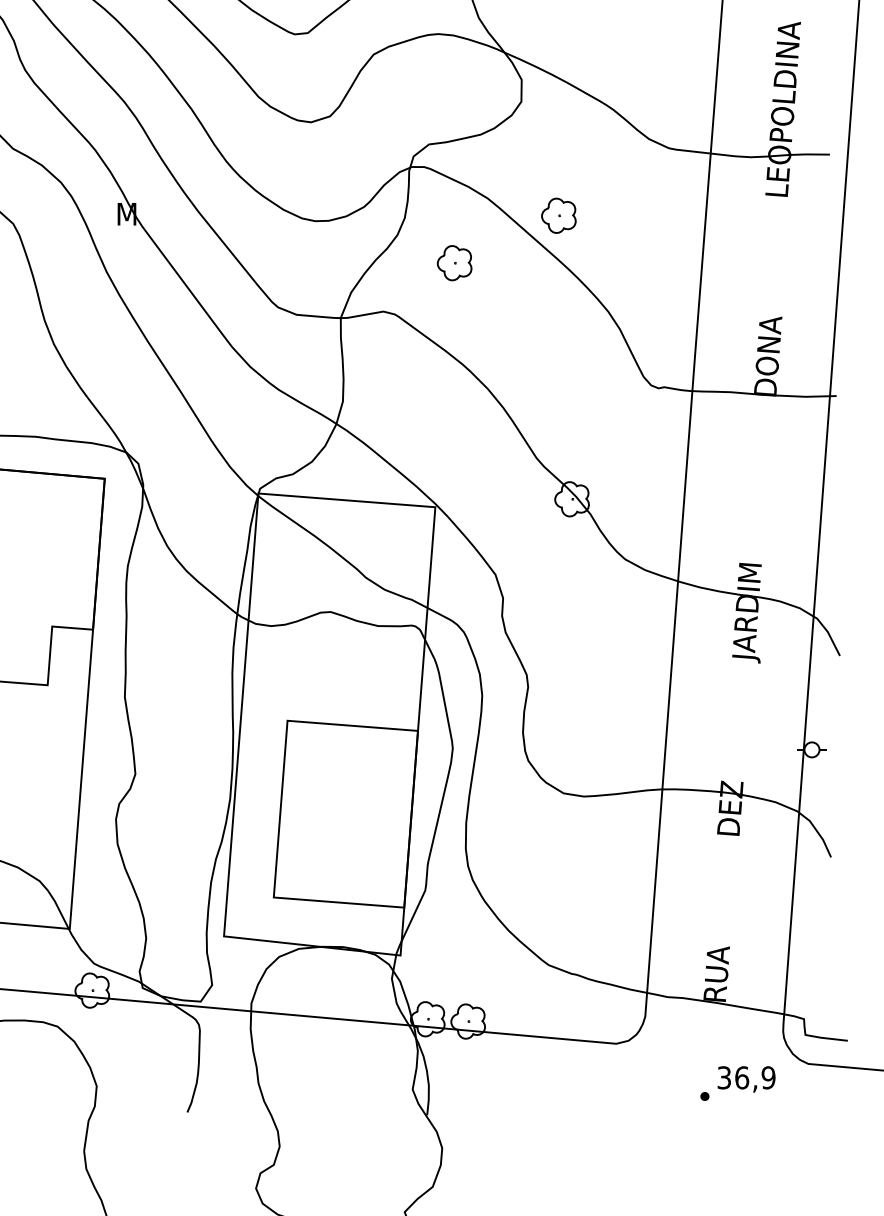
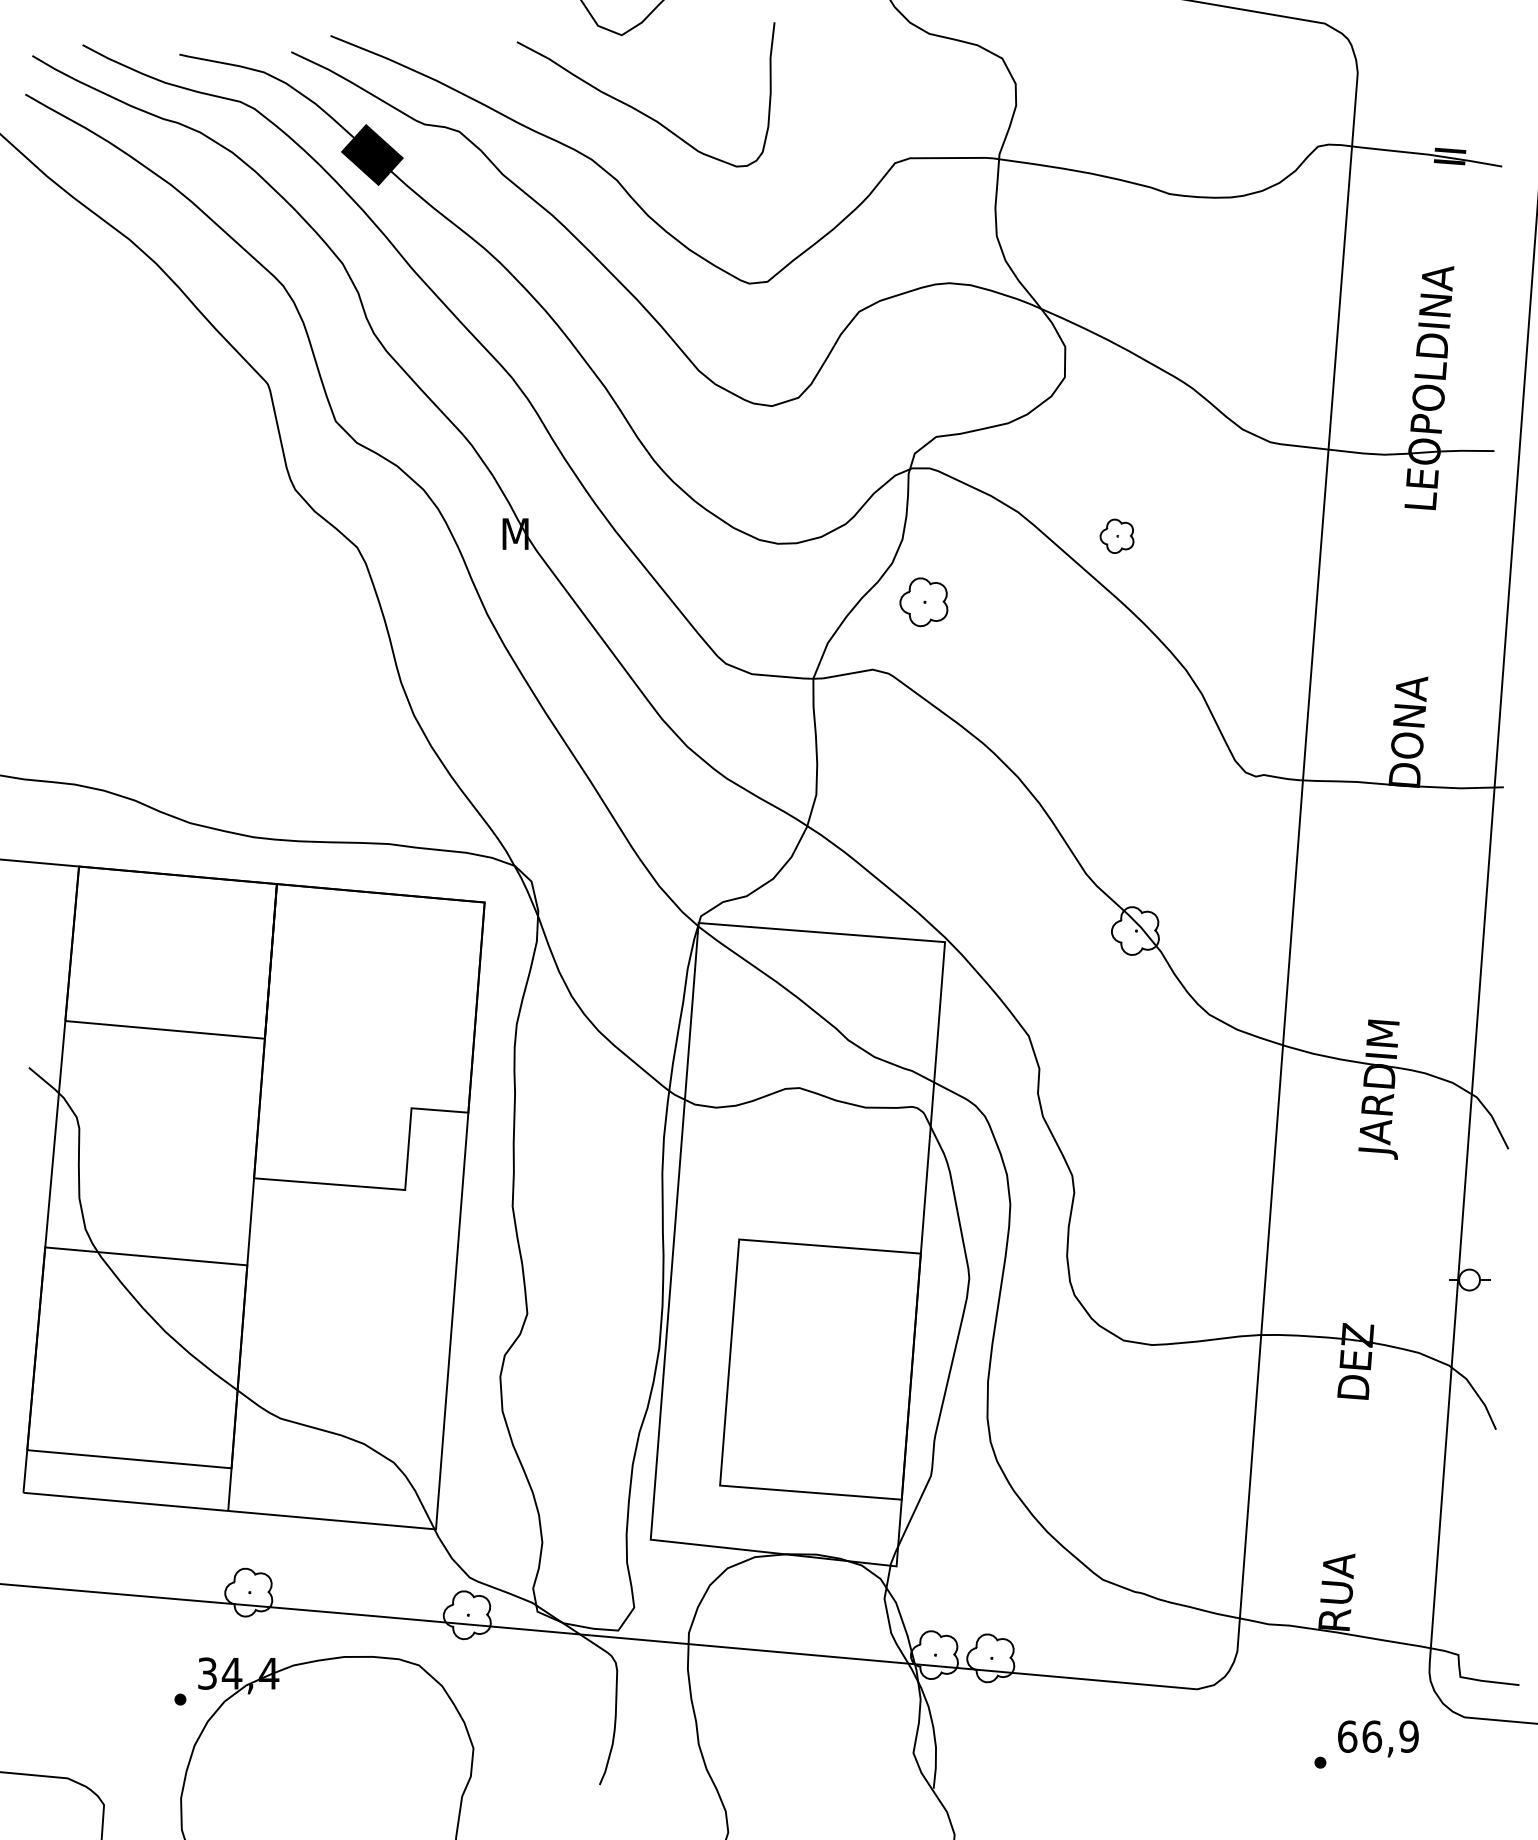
part: (558, 215) -> (1116, 536), size x0.7
part: (454, 263) -> (923, 602), moved
text: (724, 1077) -> (1347, 1736), 36,9 -> 66,9

